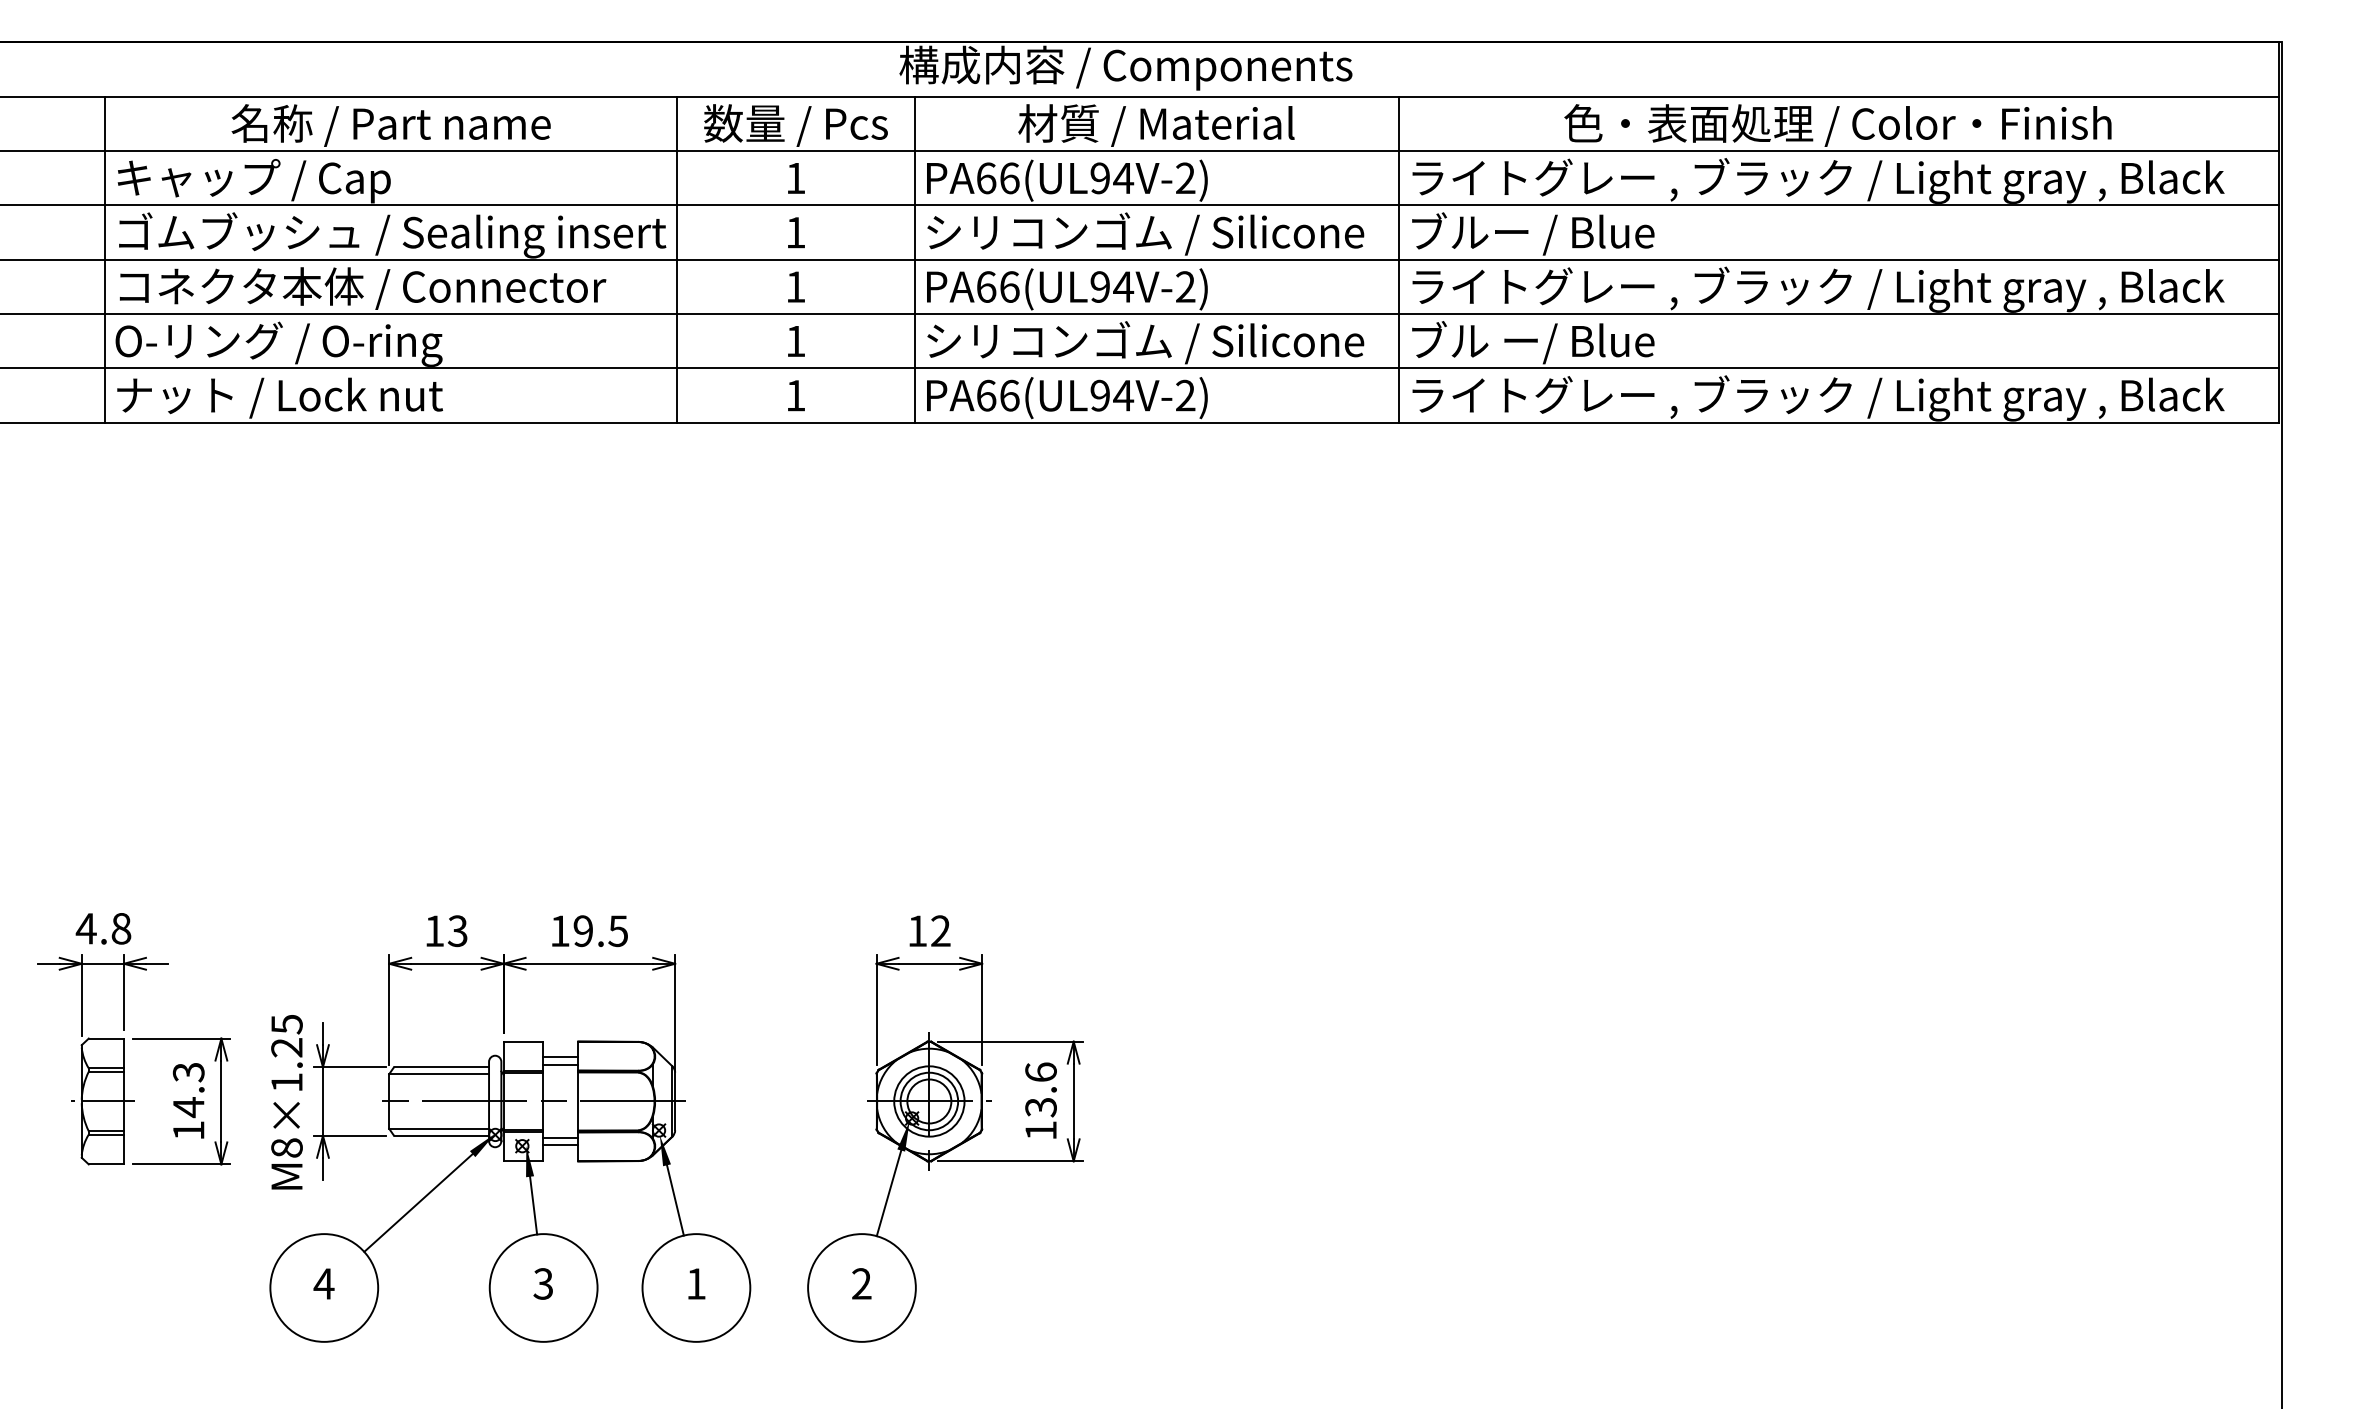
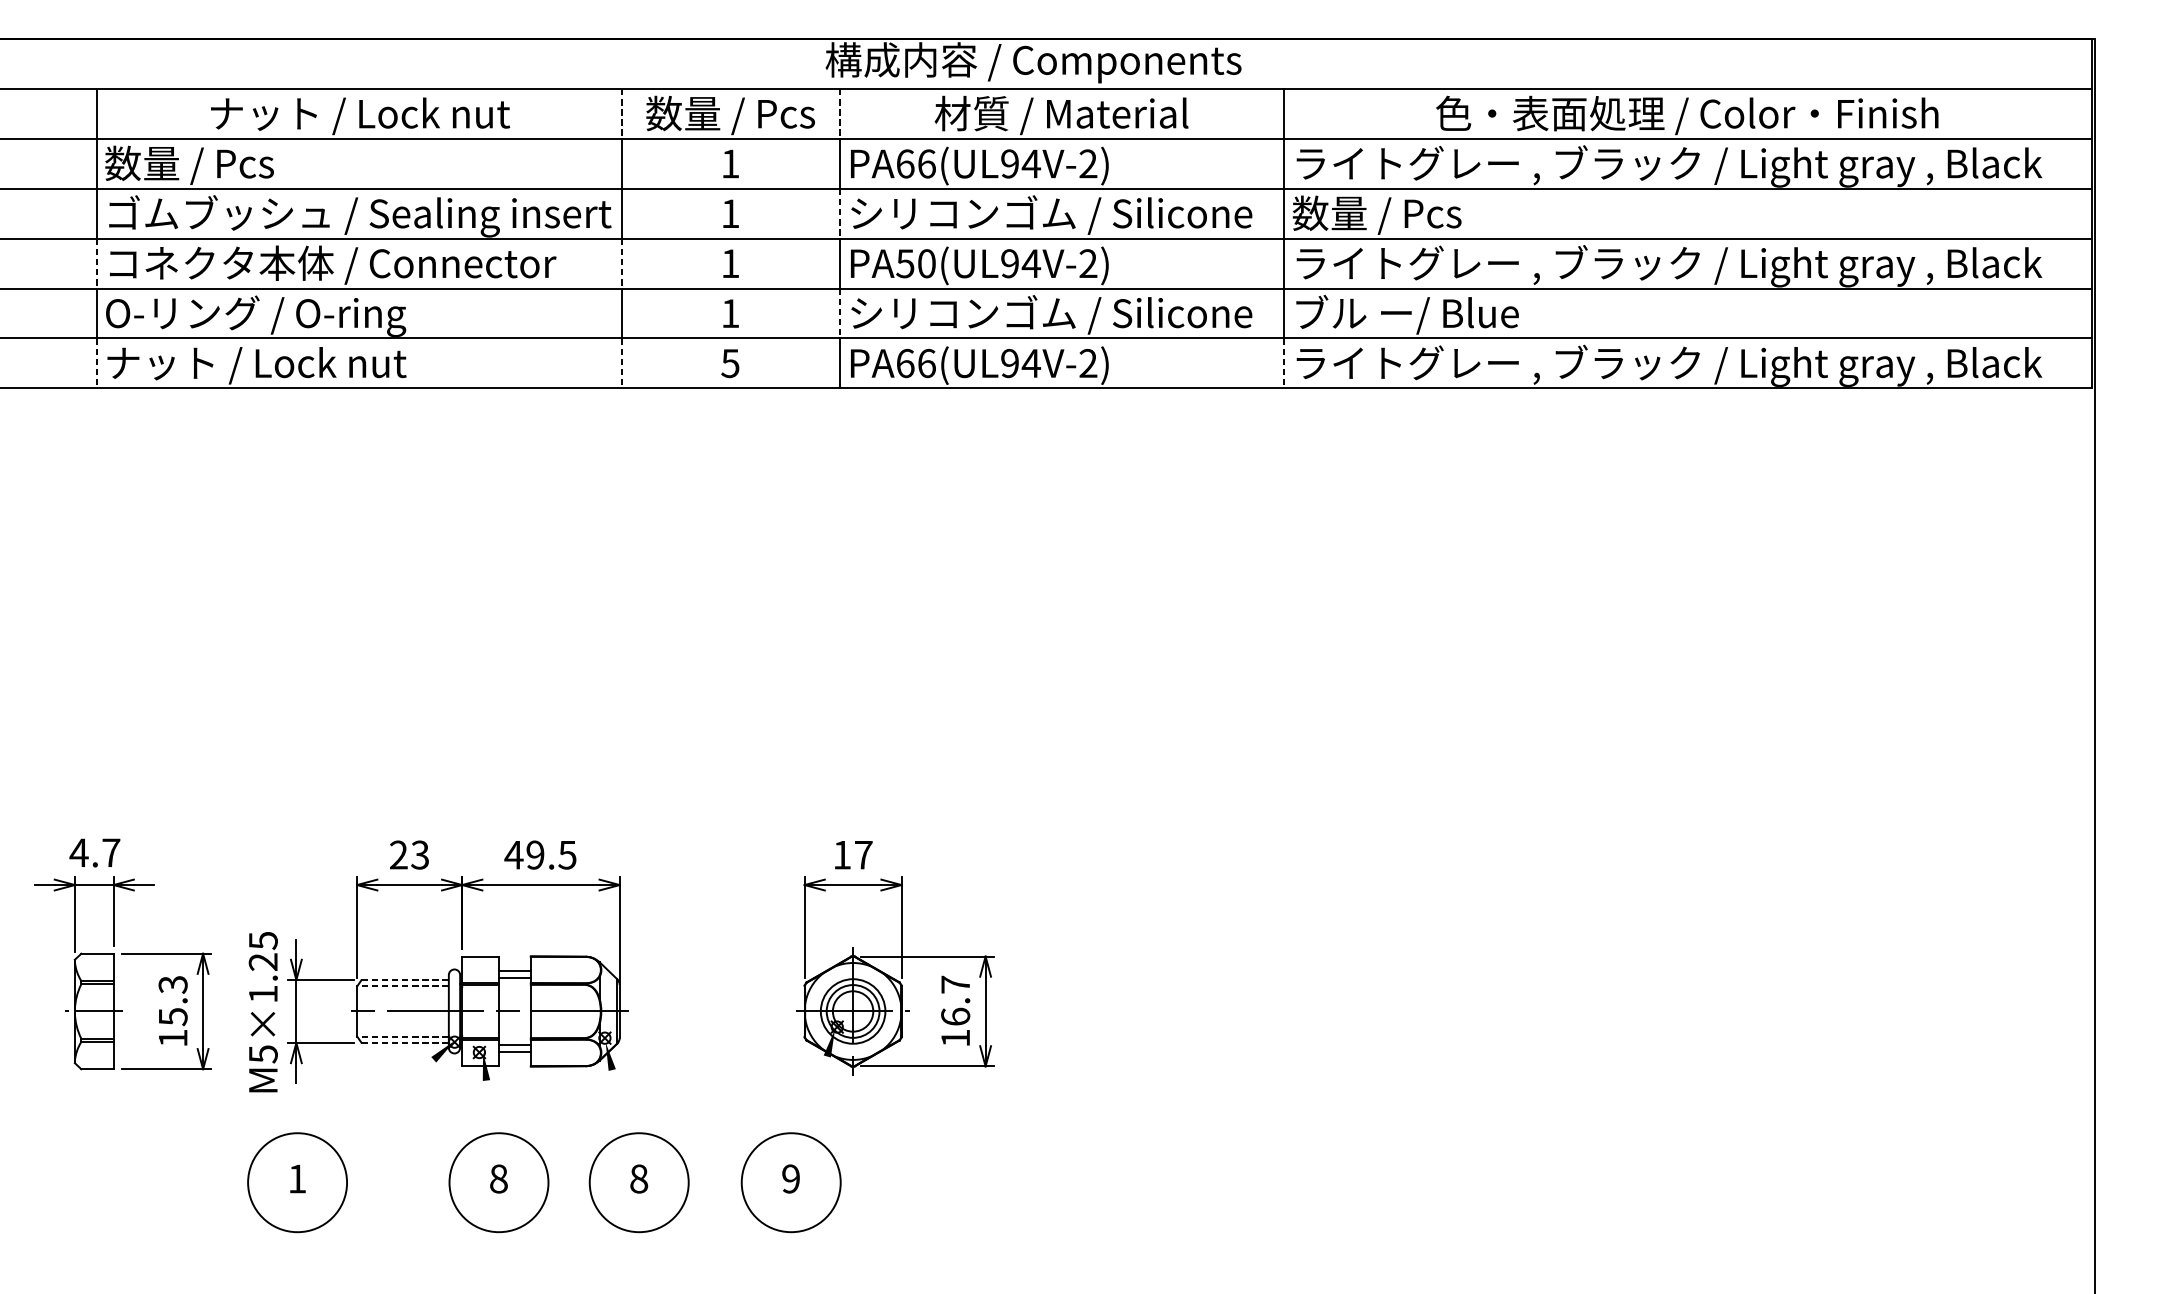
line: (677, 124) -> (621, 114), solid -> dashed
line: (914, 124) -> (839, 114), solid -> dashed
text: (392, 125) -> (360, 115), 名称 / Part name -> ナット / Lock nut
text: (252, 180) -> (231, 165), キャップ / Cap -> 数量 / Pcs
line: (914, 233) -> (839, 214), solid -> dashed
text: (1531, 233) -> (1405, 214), ブルー / Blue -> 数量 / Pcs
text: (997, 286) -> (915, 263), PA66(UL94V-2) -> PA50(UL94V-2)
line: (105, 287) -> (96, 264), solid -> dashed
line: (677, 287) -> (621, 264), solid -> dashed
line: (914, 341) -> (839, 313), solid -> dashed
text: (795, 395) -> (730, 363), 1 -> 5
line: (105, 396) -> (96, 364), solid -> dashed
line: (677, 396) -> (621, 364), solid -> dashed
line: (1398, 396) -> (1283, 364), solid -> dashed
text: (121, 928) -> (111, 852), 4.8 -> 4.7
text: (434, 930) -> (398, 854), 13 -> 23
text: (559, 930) -> (513, 854), 19.5 -> 49.5
text: (940, 930) -> (863, 854), 12 -> 17
line: (441, 1067) -> (405, 980), solid -> dashed
line: (439, 1073) -> (403, 985), solid -> dashed
text: (1040, 1089) -> (955, 1000), 13.6 -> 16.7
text: (188, 1107) -> (172, 1016), 14.3 -> 15.3
line: (439, 1129) -> (403, 1037), solid -> dashed
line: (441, 1135) -> (405, 1042), solid -> dashed
text: (286, 1148) -> (262, 1054), M8×1.25 -> M5×1.25
line: (888, 1193) -> (815, 1095), removed
line: (675, 1200) -> (620, 1102), removed
line: (418, 1202) -> (384, 1104), removed
line: (533, 1205) -> (489, 1106), removed
text: (323, 1283) -> (296, 1178), 4 -> 1
text: (543, 1283) -> (498, 1178), 3 -> 8
text: (696, 1283) -> (639, 1178), 1 -> 8
text: (861, 1283) -> (790, 1178), 2 -> 9

